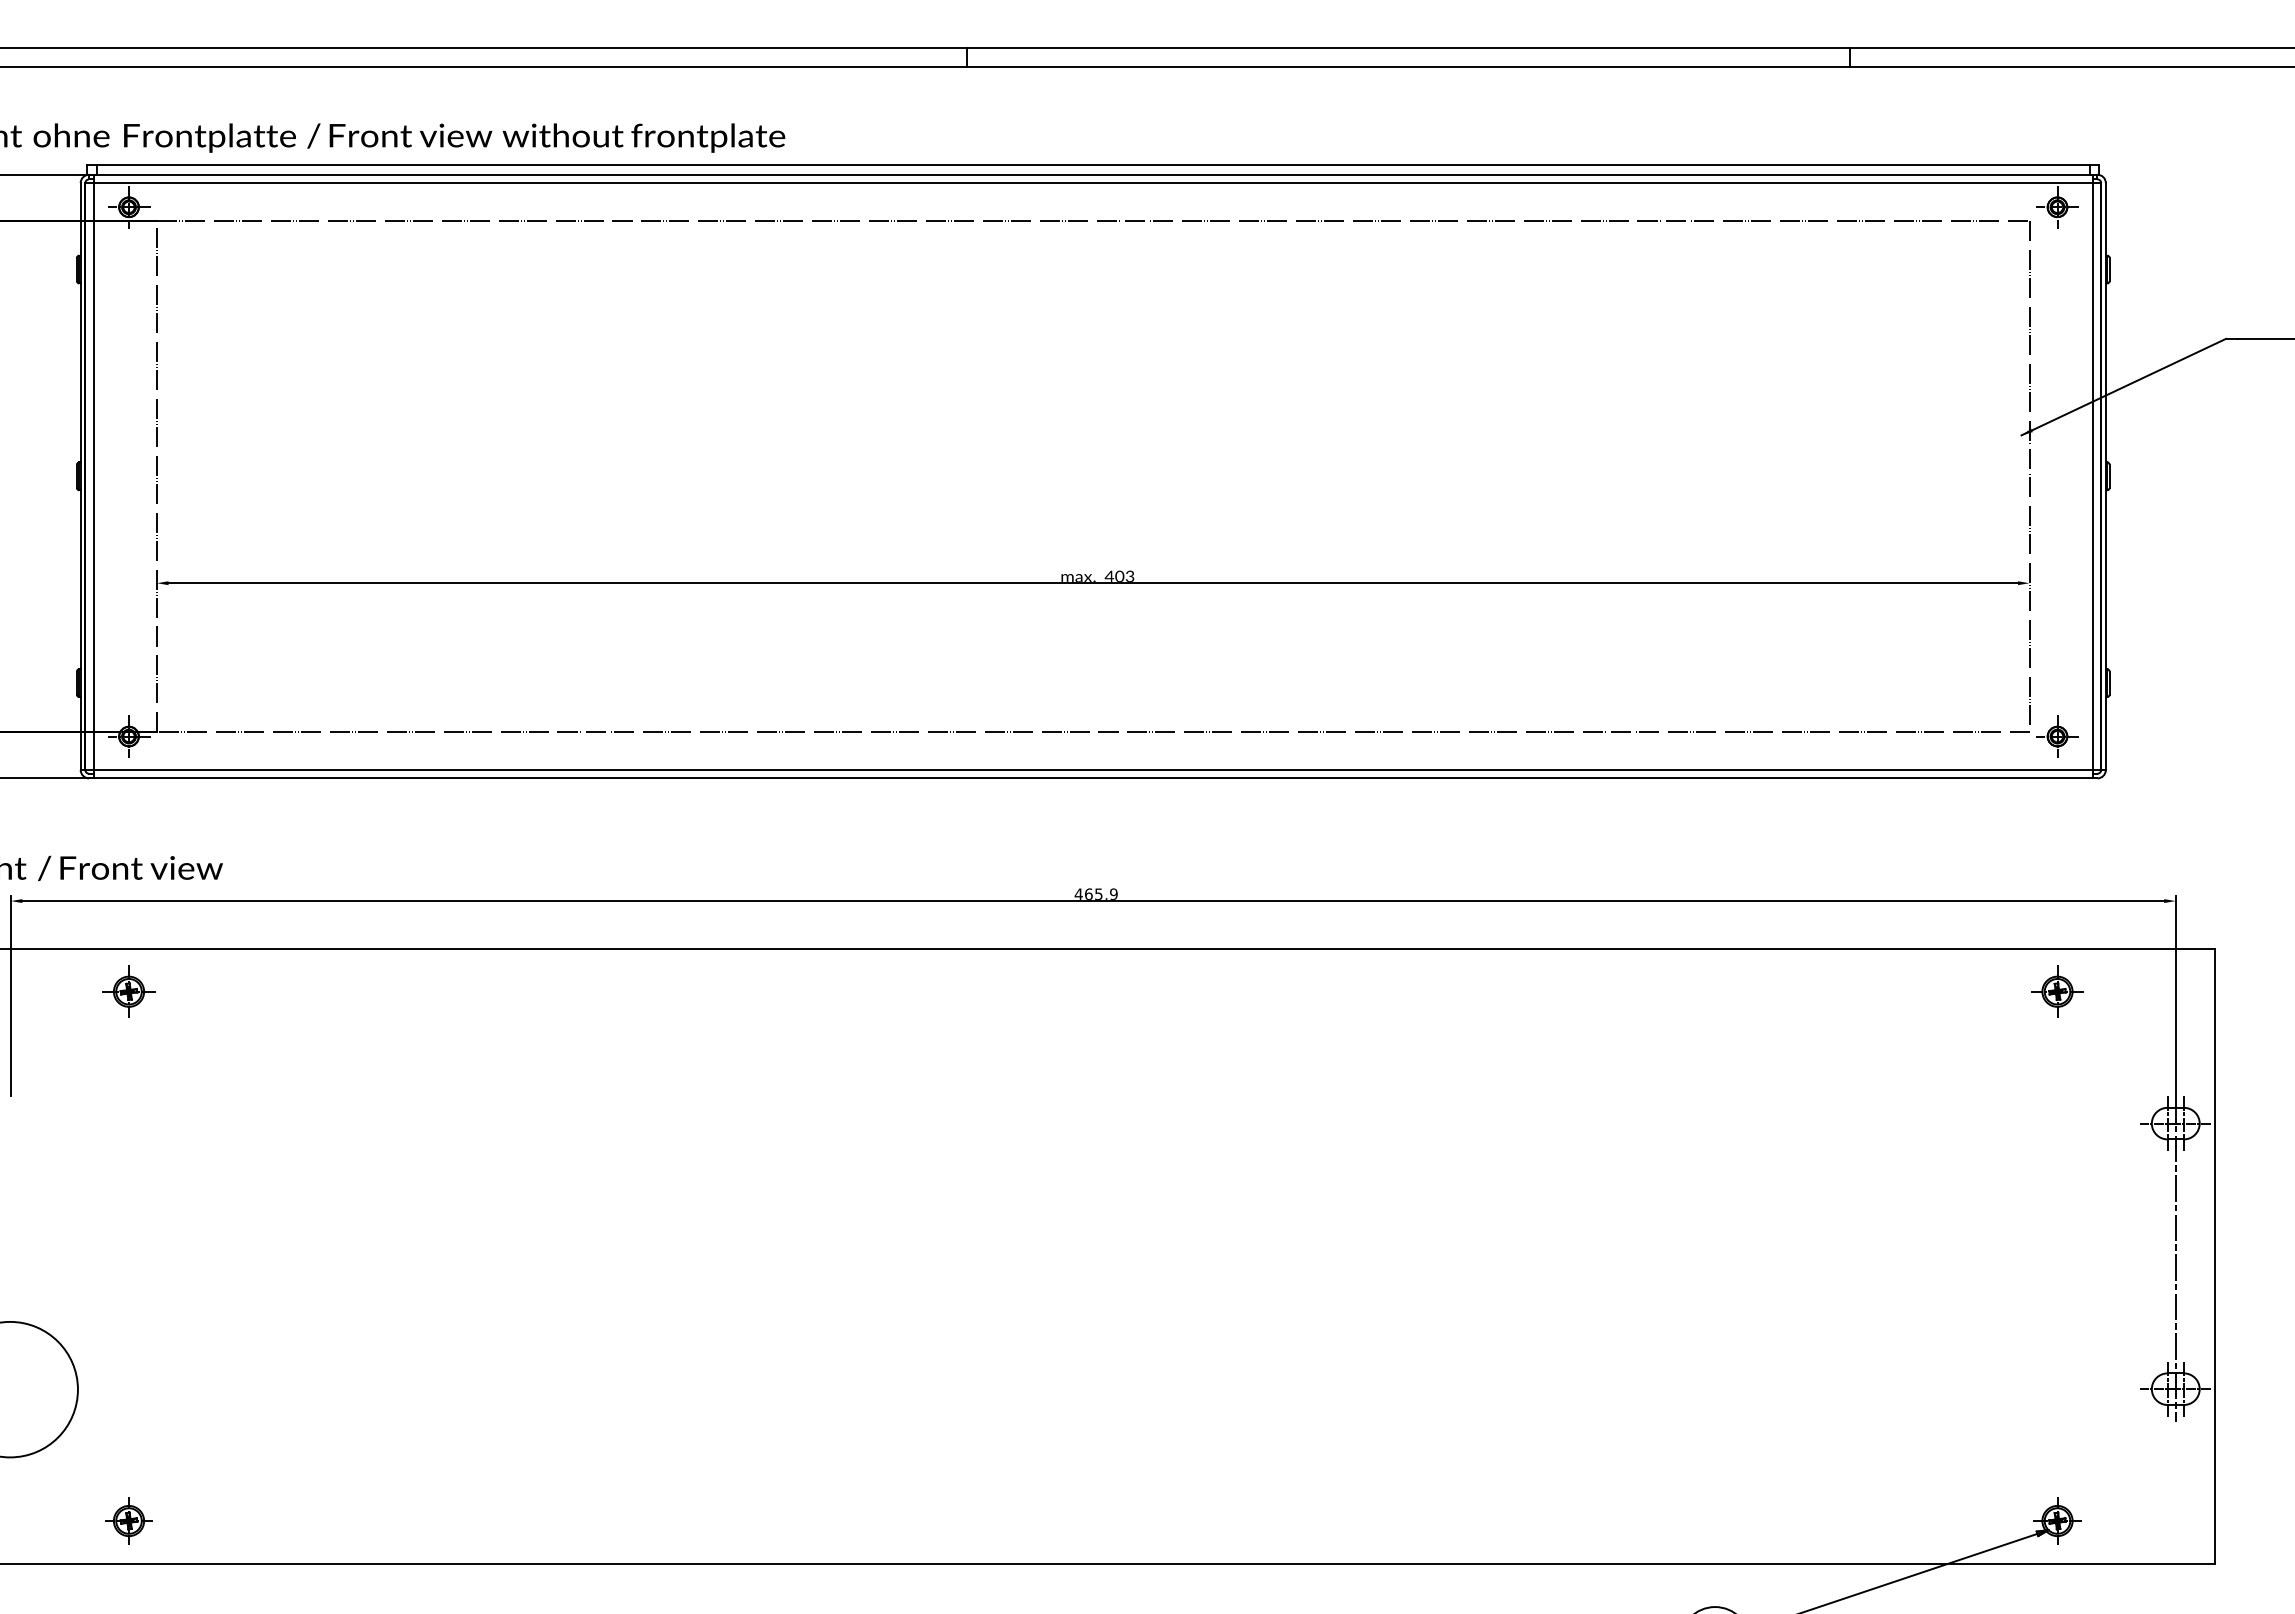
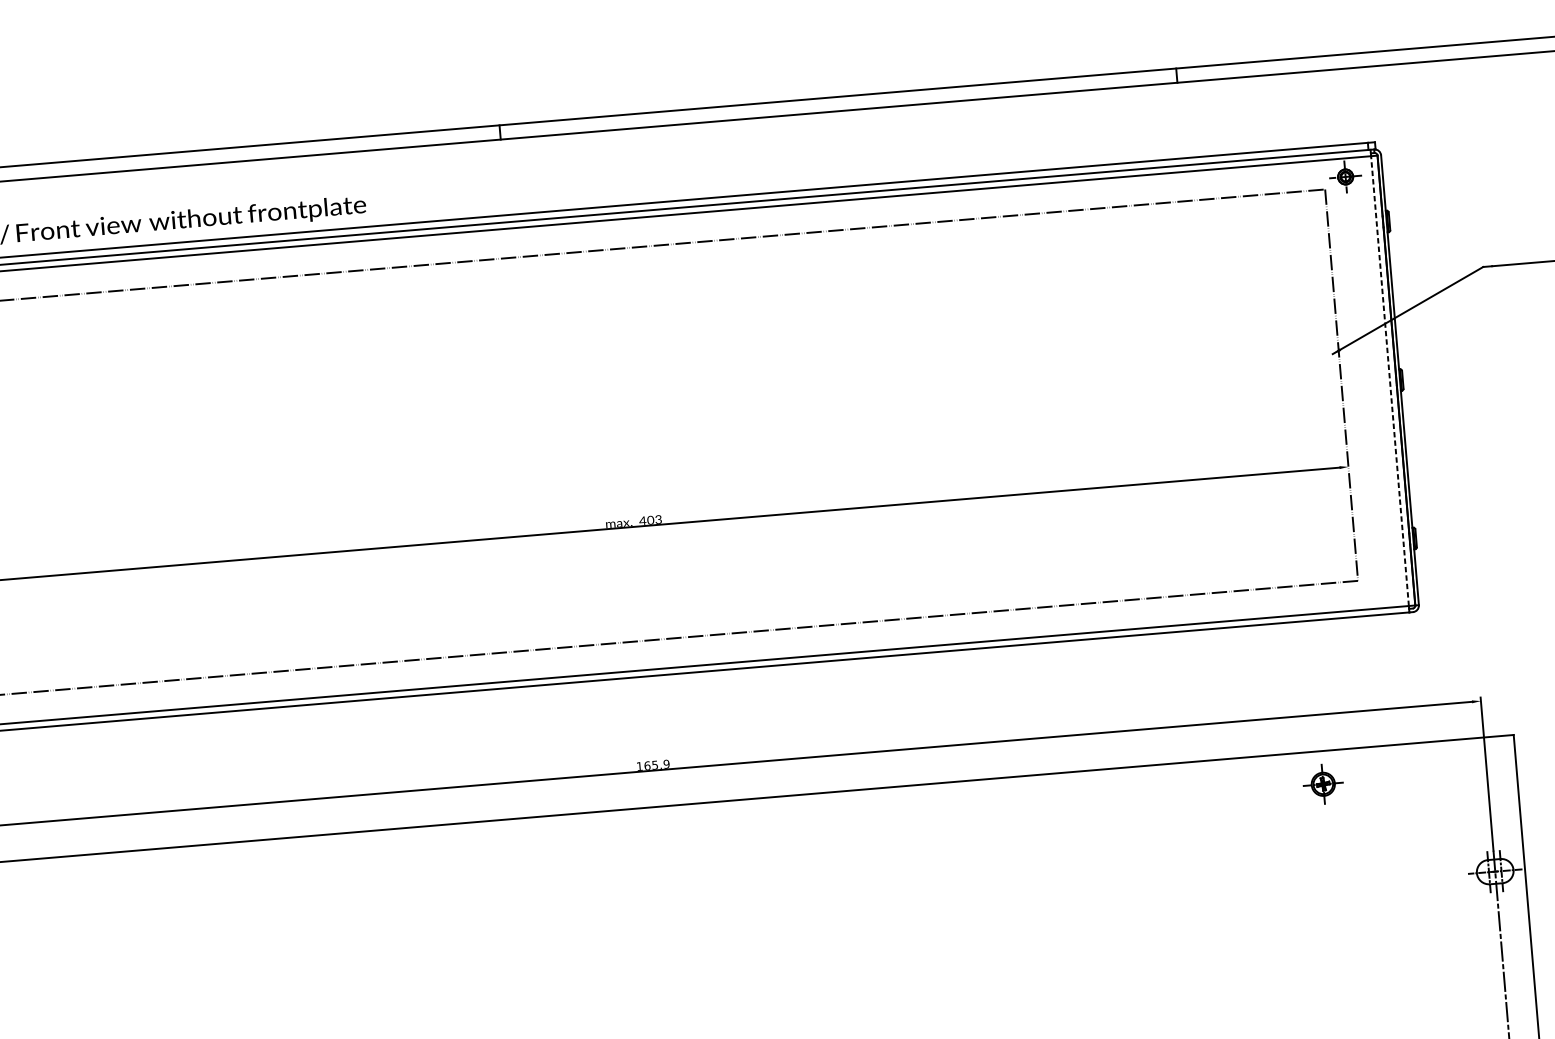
line: (2092, 476) -> (1389, 381), solid -> dashed
part: (2057, 736) -> (1379, 582), removed
text: (1078, 893) -> (639, 765), 465,9 -> 165,9
part: (2057, 991) -> (1323, 784), moved

